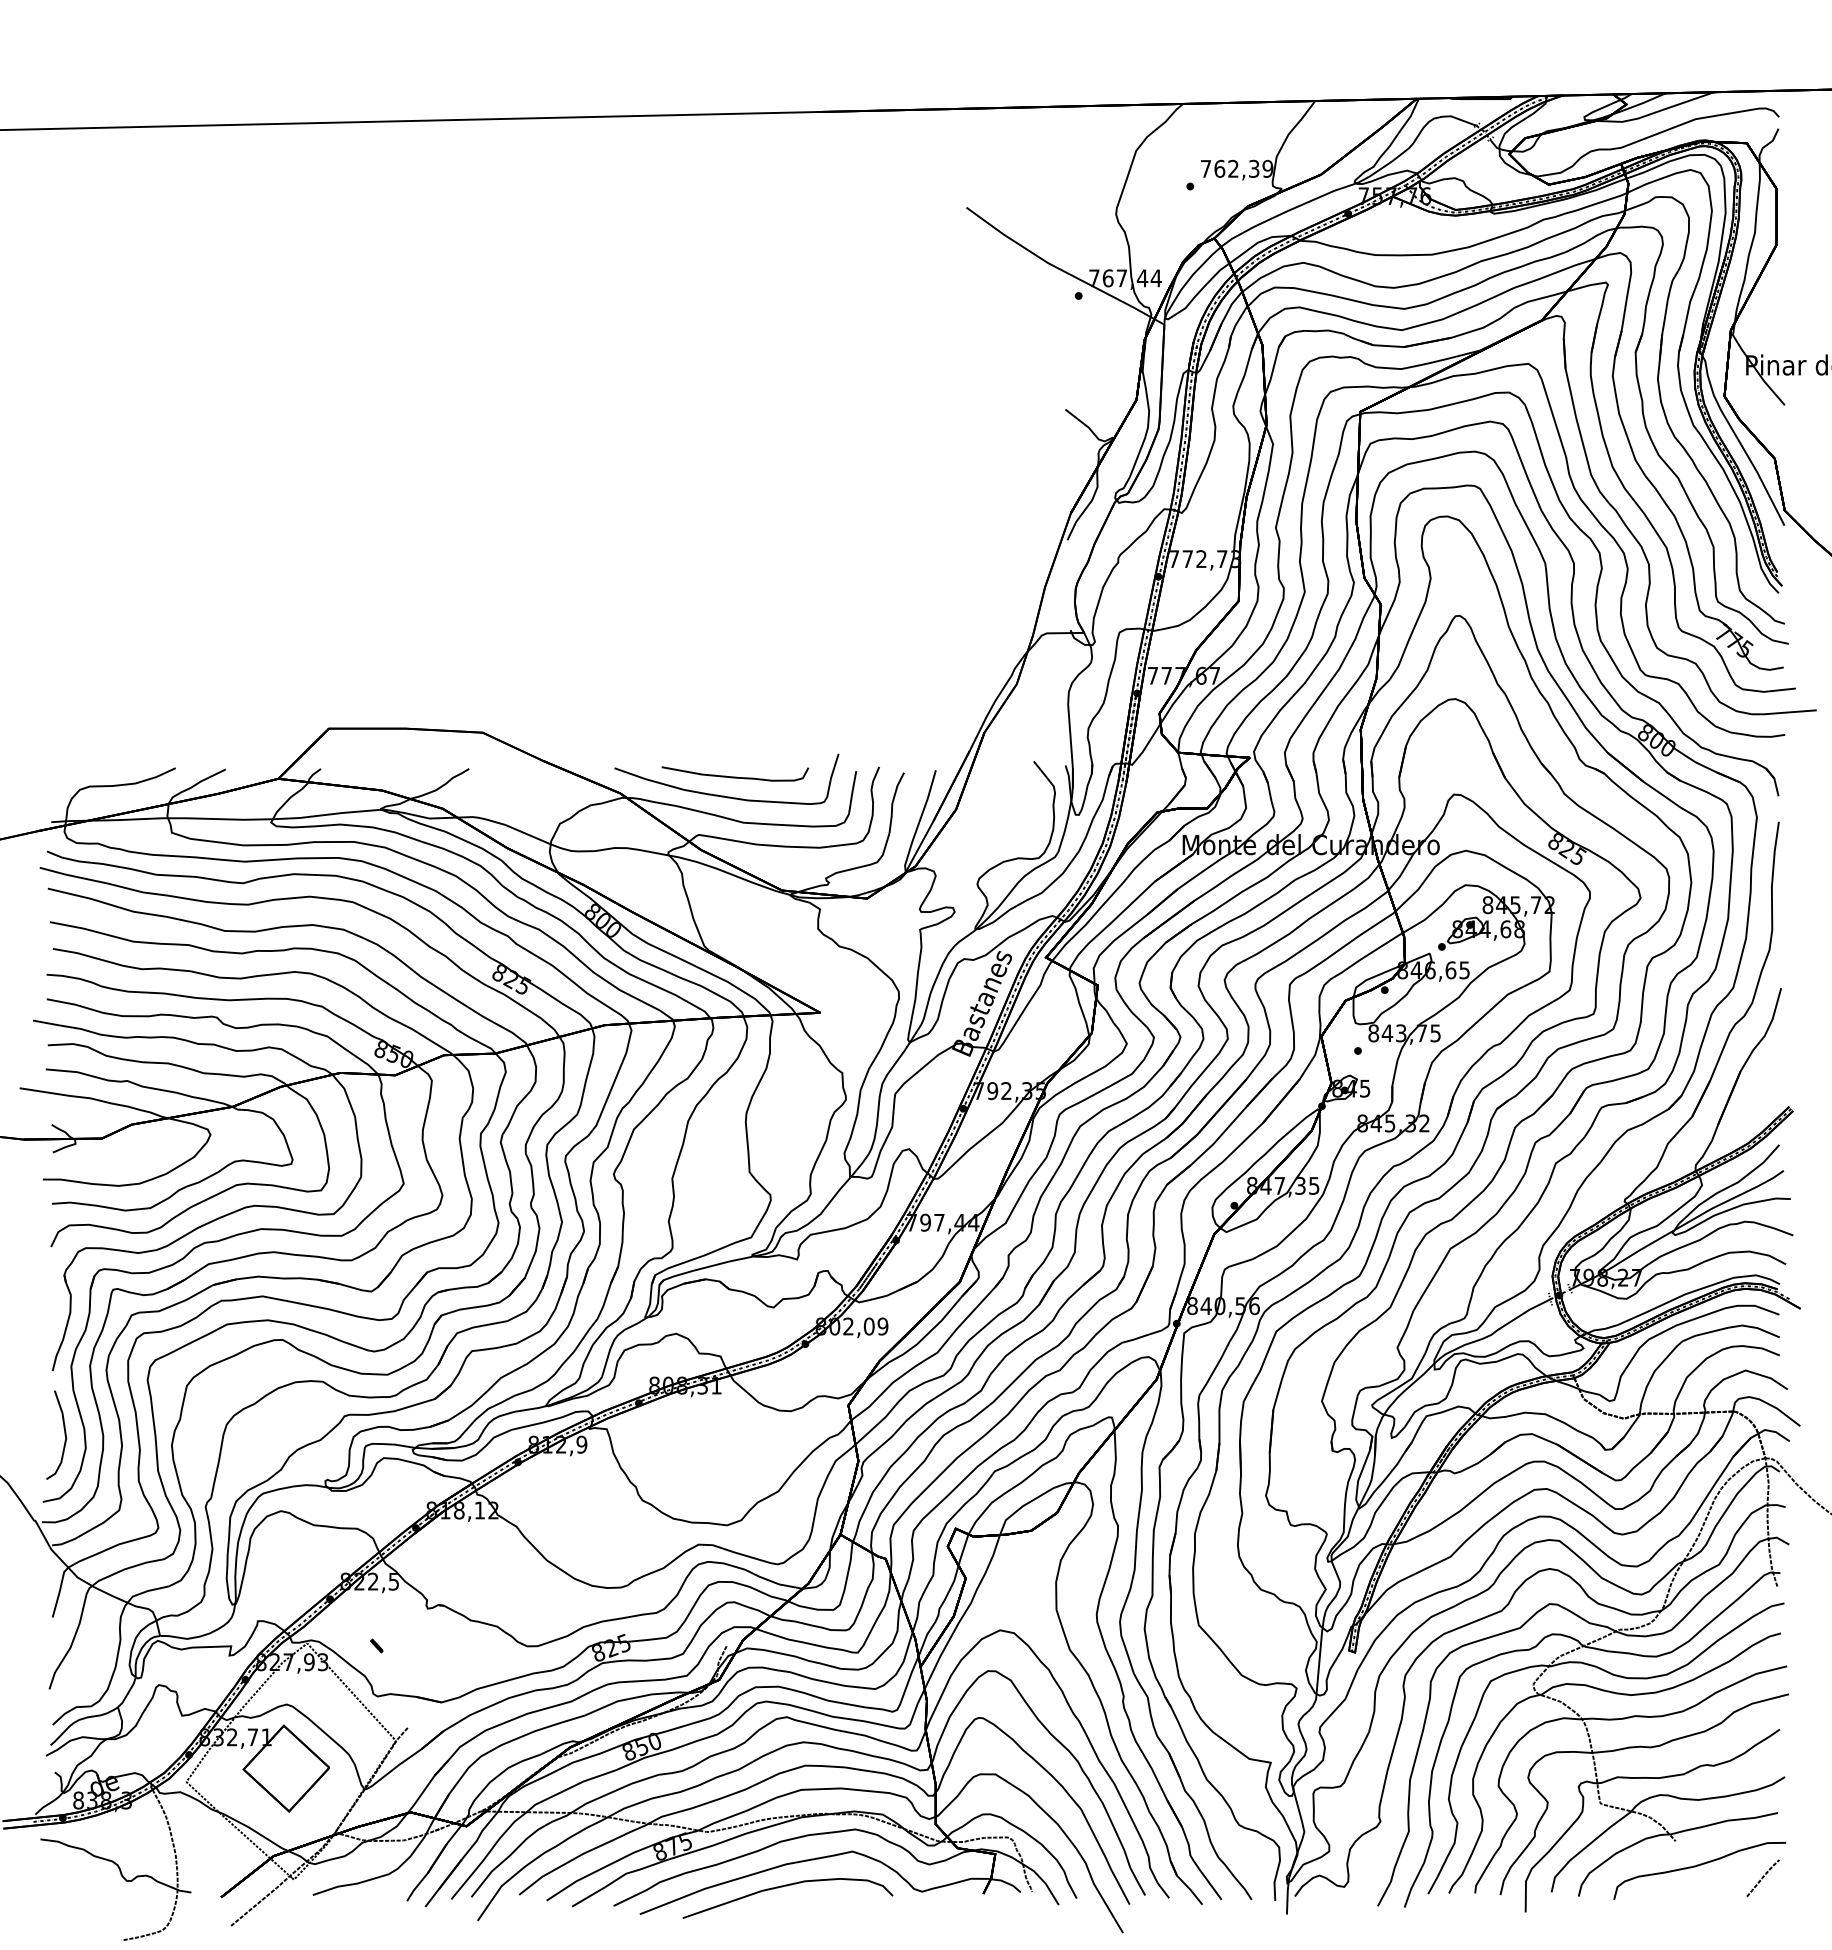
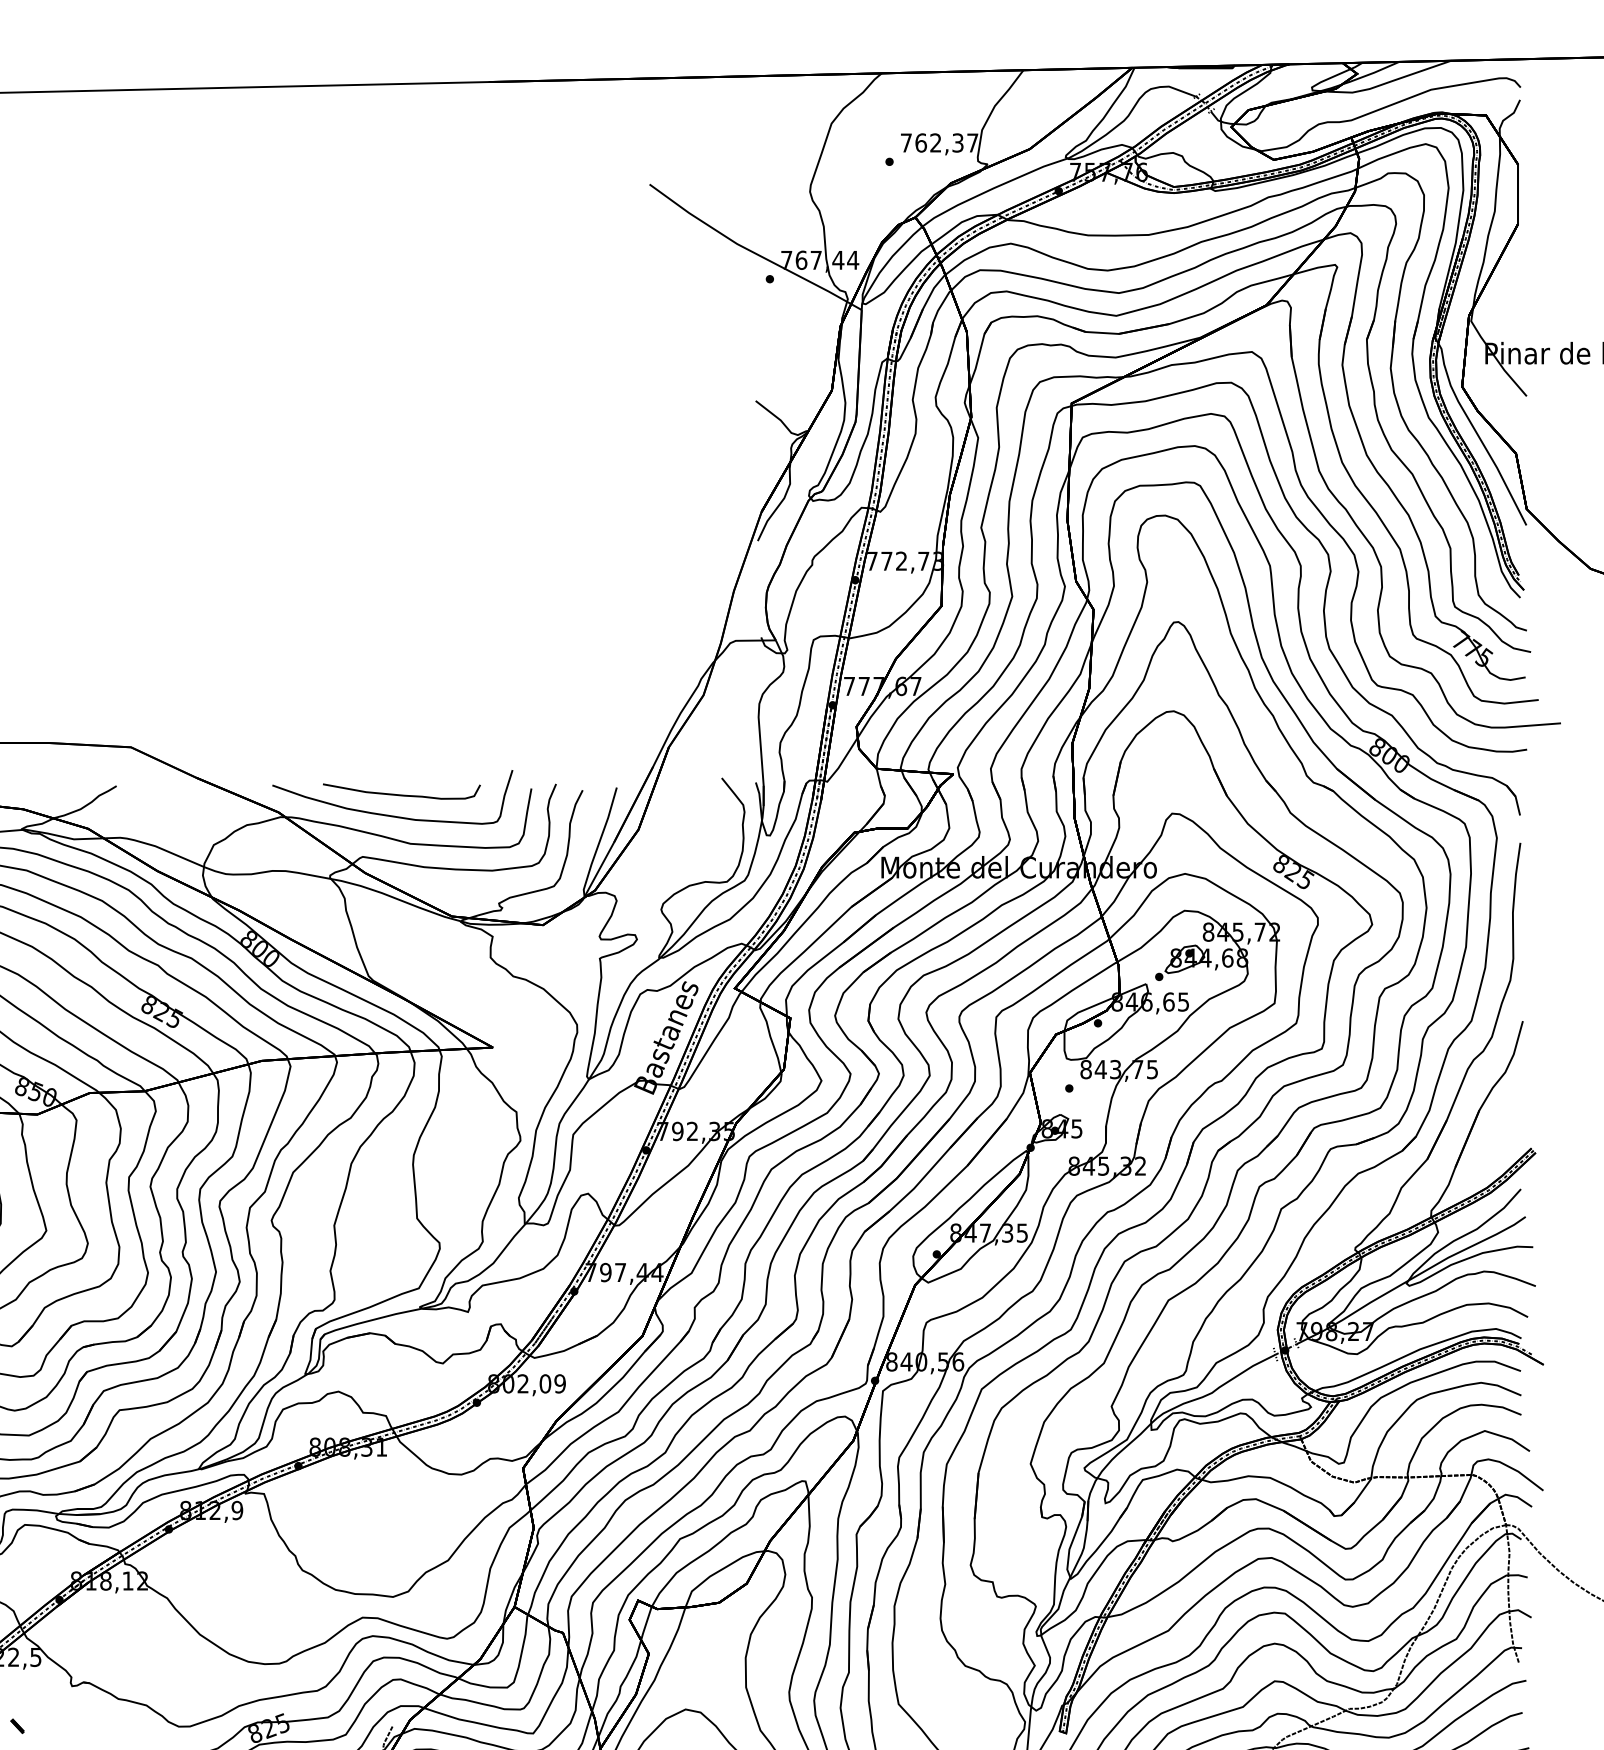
text: (1267, 168) -> (972, 142), 762,39 -> 762,37

